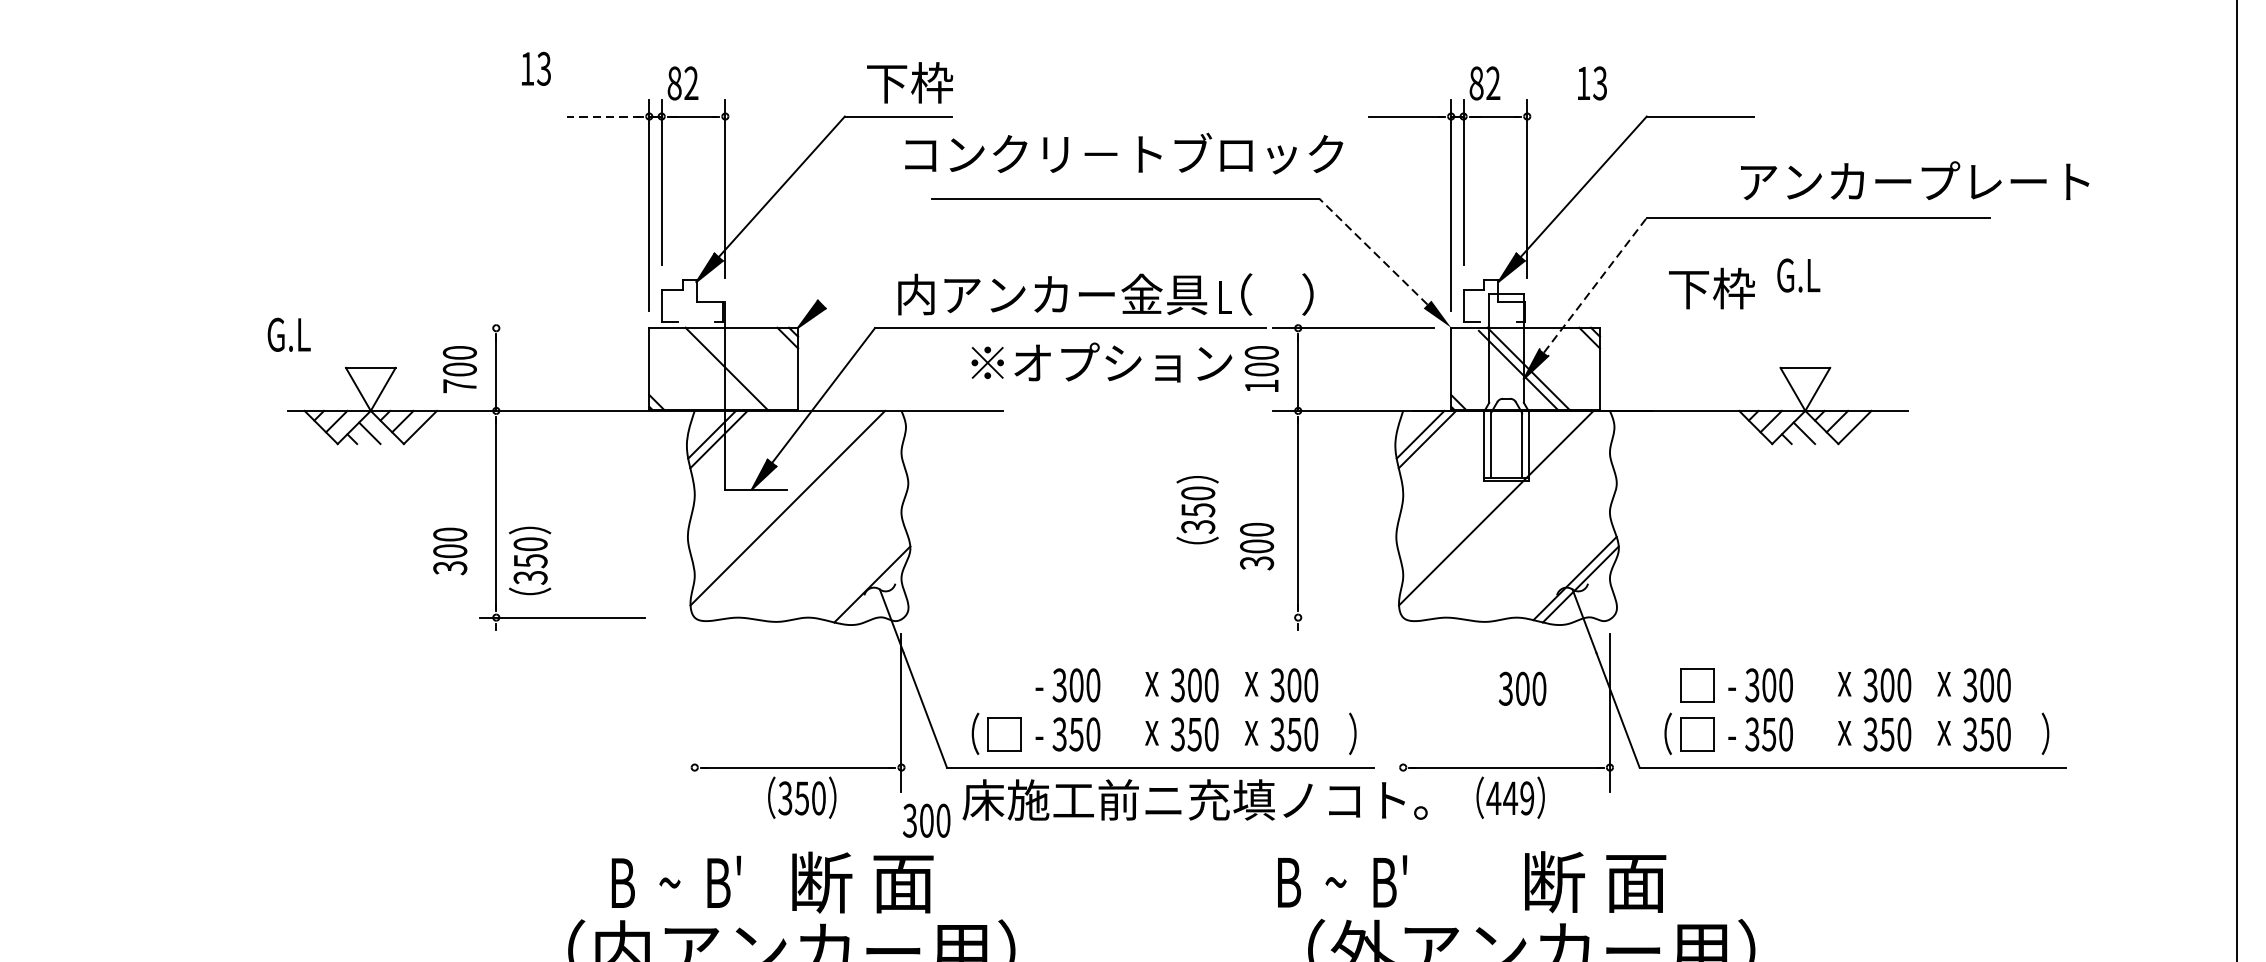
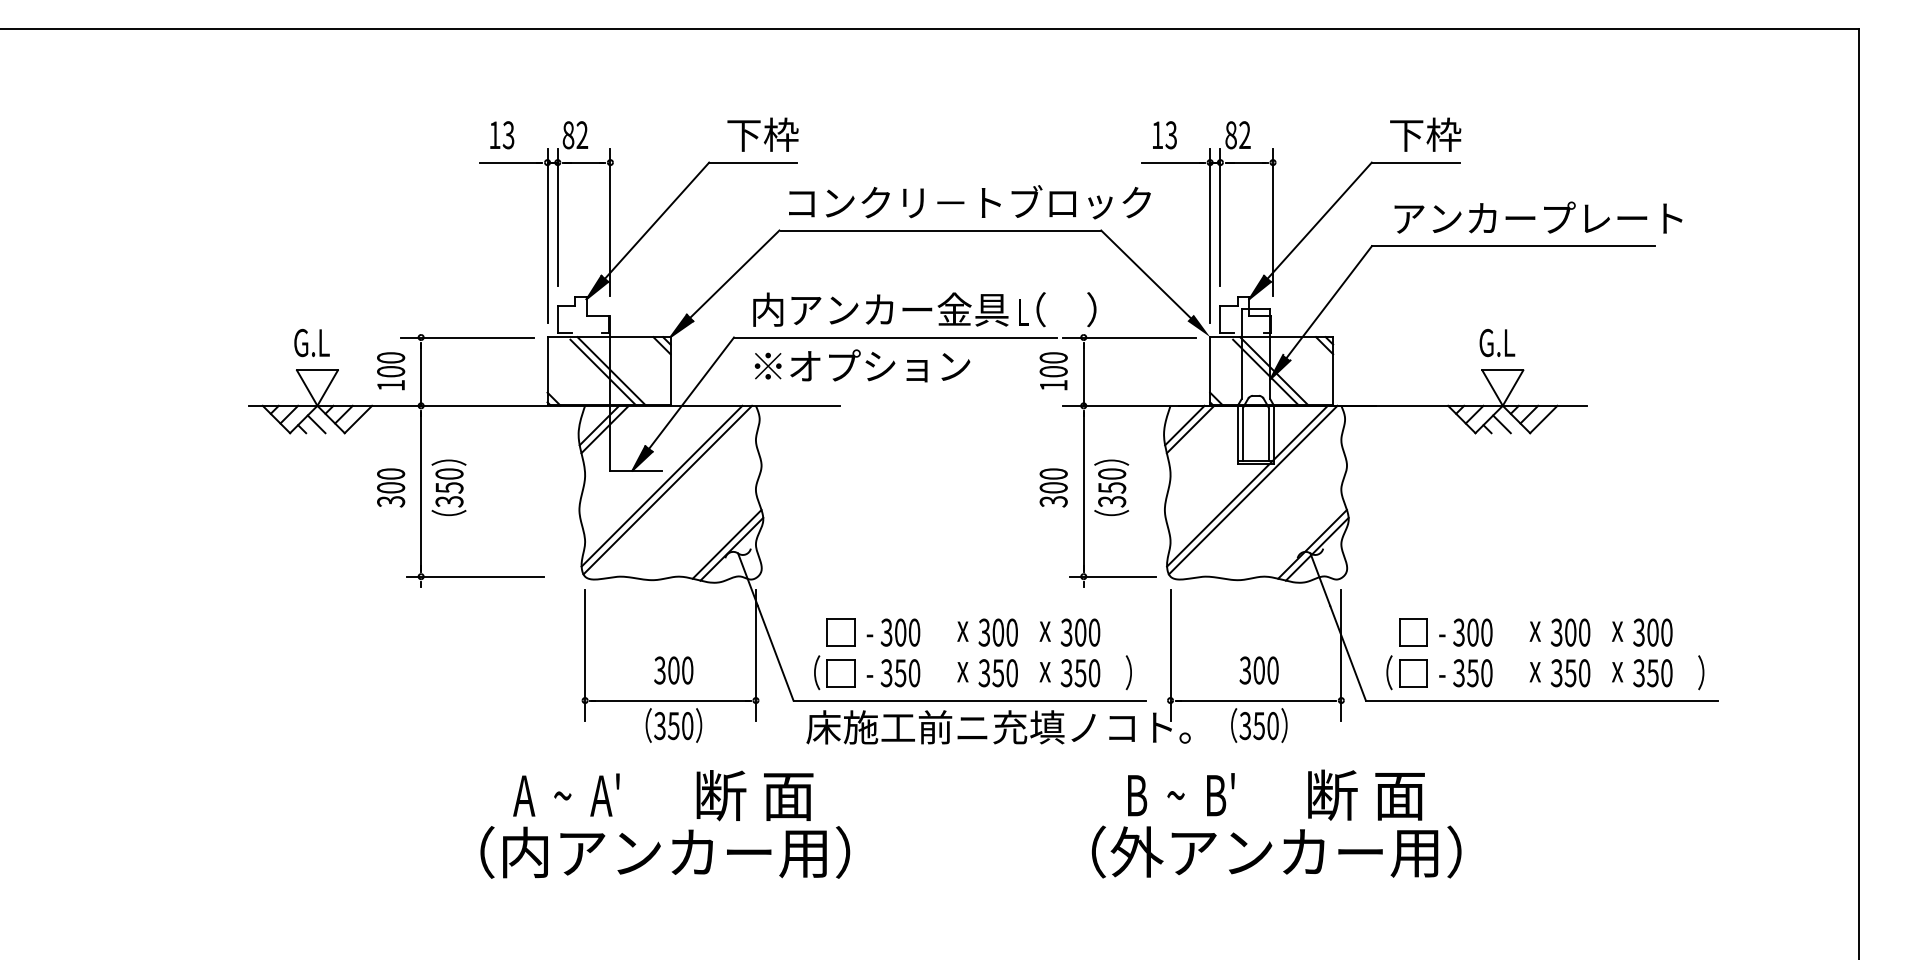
text: (536, 69) -> (502, 135), moved
text: (1591, 83) -> (1164, 135), moved
line: (604, 116) -> (510, 162), dashed -> solid
text: (1123, 153) -> (969, 202), moved
text: (1915, 180) -> (1538, 217), moved
line: (875, 251) -> (734, 274), added
line: (1372, 251) -> (1145, 274), dashed -> solid
text: (1798, 276) -> (1497, 343), moved
line: (1595, 284) -> (1329, 301), dashed -> solid
text: (1711, 288) -> (1425, 134), moved
line: (551, 328) -> (466, 337), added
text: (288, 335) -> (311, 343), moved
text: (1101, 362) -> (862, 365), moved
line: (716, 370) -> (603, 372), added
text: (459, 386) -> (390, 385), 700 -> 100
text: (1197, 509) -> (1111, 487), moved
line: (794, 512) -> (667, 489), added
line: (1502, 512) -> (1252, 489), added
text: (1256, 546) -> (1053, 487), moved
text: (450, 550) -> (391, 487), moved
text: (529, 560) -> (448, 487), moved
line: (865, 577) -> (726, 543), added
line: (1334, 617) -> (1113, 576), added
part: (1003, 685) -> (840, 632), added
text: (1521, 688) -> (1258, 670), moved
line: (695, 713) -> (585, 655), added
line: (1403, 713) -> (1170, 655), added
text: (1509, 798) -> (1258, 726), 449 -> 350
text: (926, 820) -> (673, 670), moved
text: (674, 881) -> (568, 794), B  ~  B' -> A  ~  A'
text: (1342, 881) -> (1181, 794), moved
text: (1595, 881) -> (1366, 794), moved
text: (862, 882) -> (754, 795), moved

